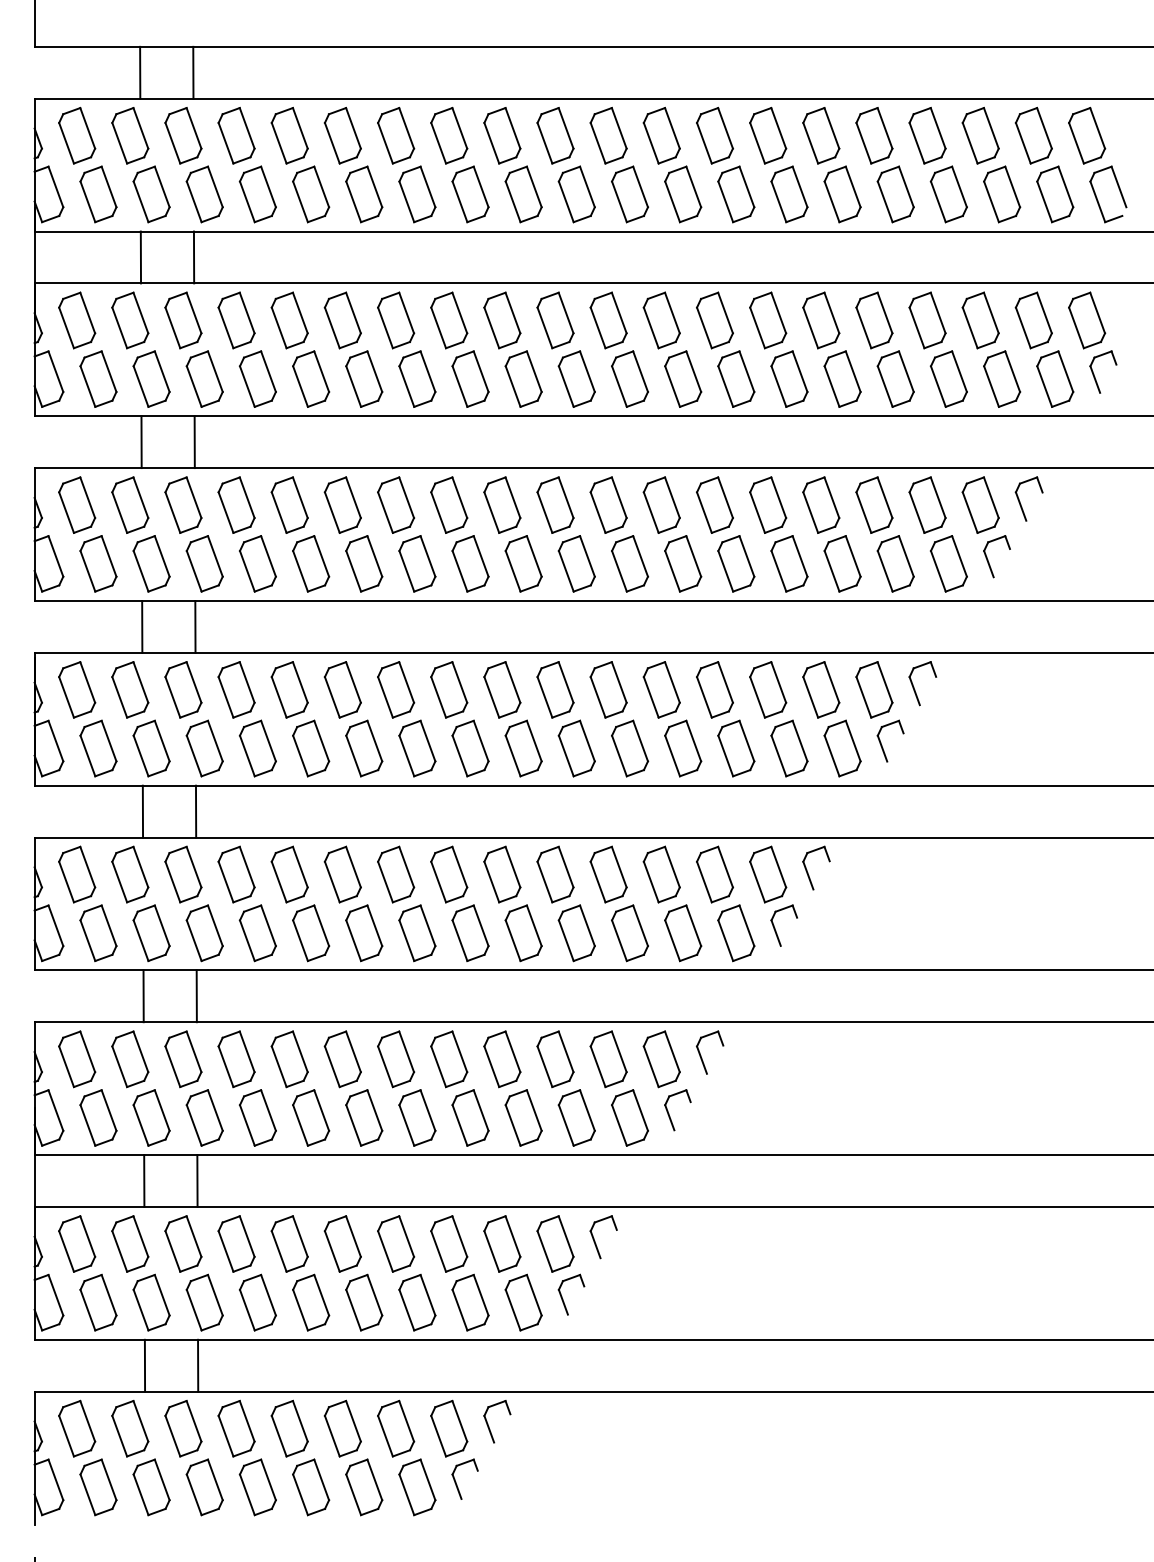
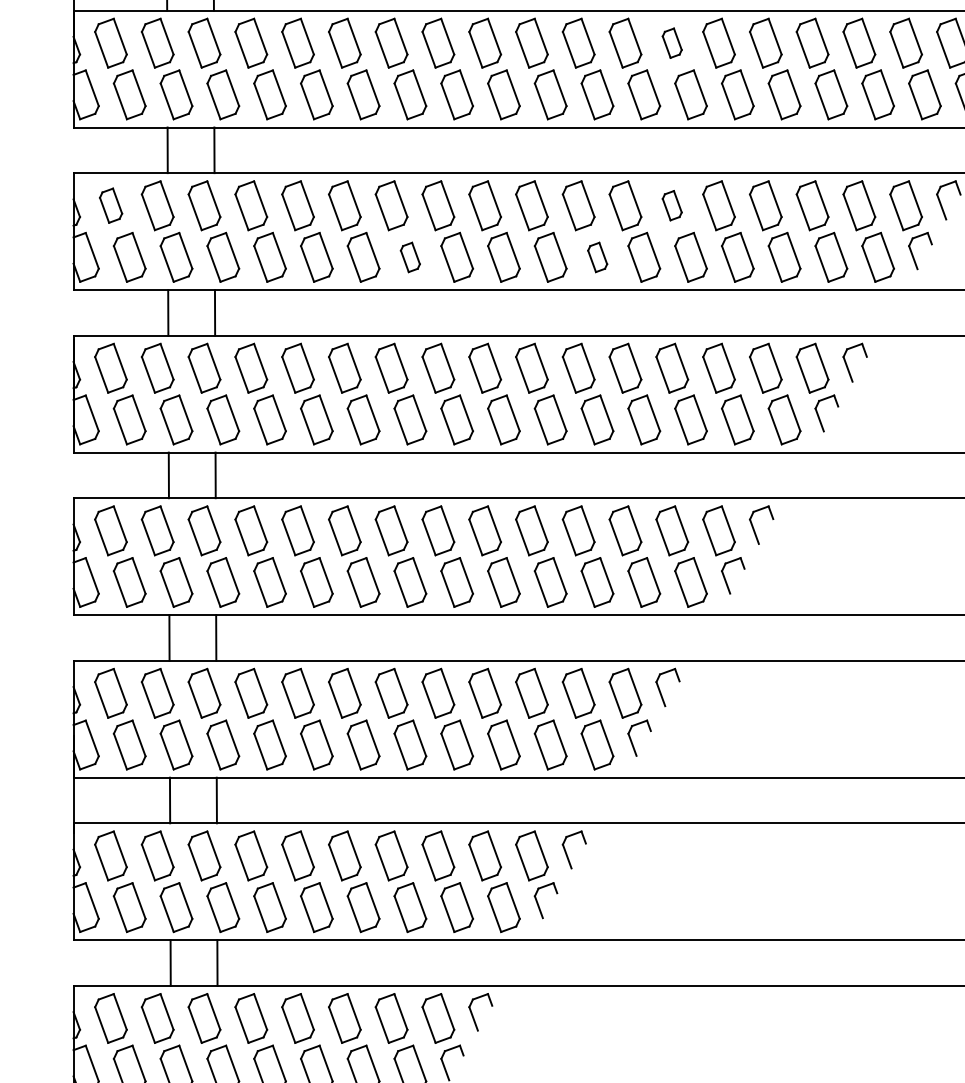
part: (714, 320) -> (671, 43), size x0.6
part: (77, 504) -> (111, 205), size x0.7
part: (714, 504) -> (671, 205), size x0.6
part: (417, 563) -> (410, 257), size x0.6
part: (630, 563) -> (597, 257), size x0.6

